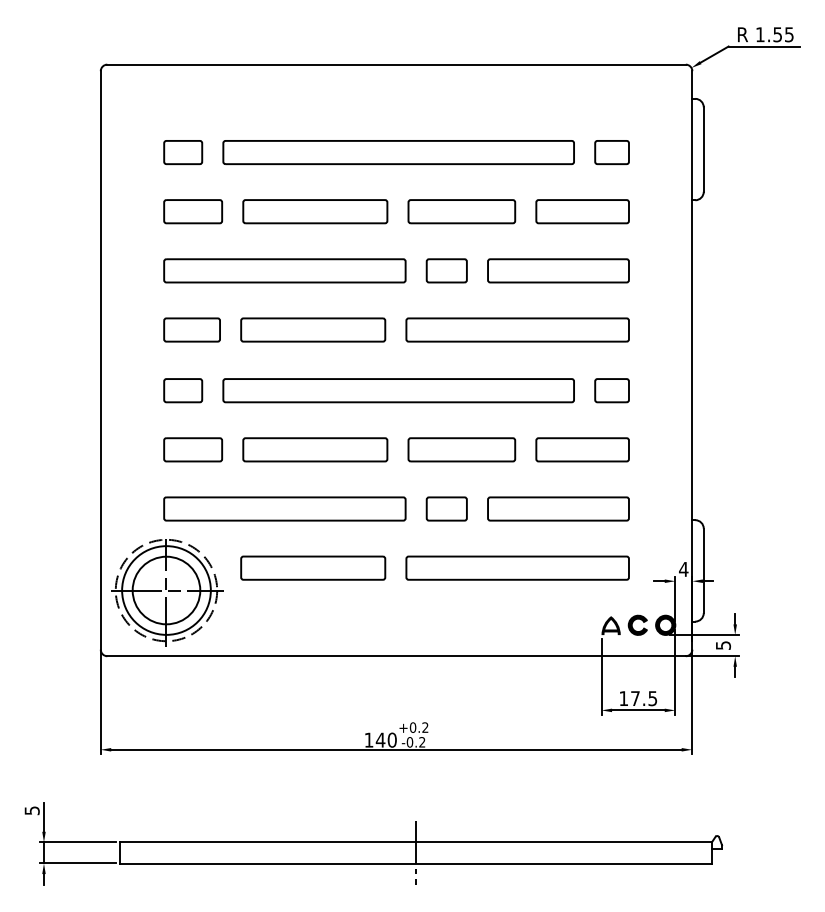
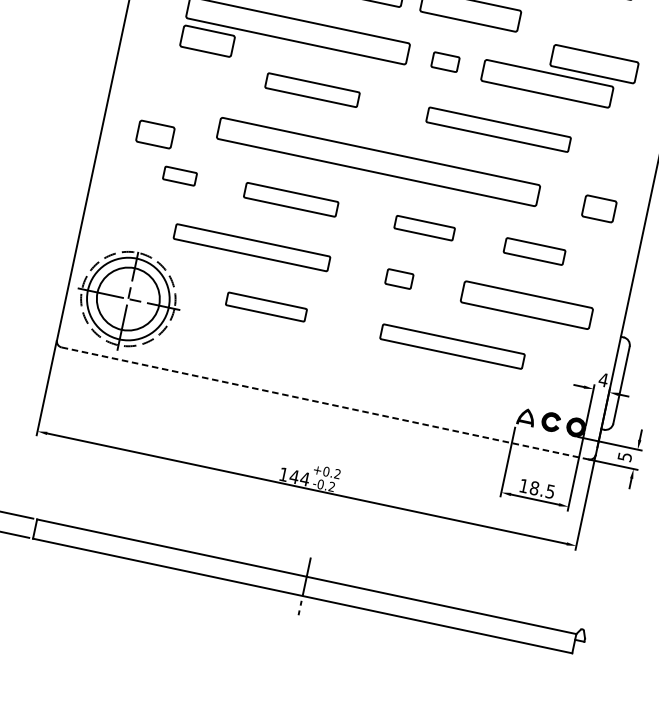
part: (582, 211) -> (594, 63), moved
part: (446, 270) -> (445, 61), size x0.7
part: (191, 329) -> (207, 40), moved
part: (313, 329) -> (312, 89), size x0.7
part: (517, 329) -> (498, 129), size x0.7
part: (183, 390) -> (155, 134), moved
part: (611, 390) -> (598, 208), moved
part: (193, 449) -> (180, 175), size x0.6
part: (315, 449) -> (291, 199), size x0.7
part: (461, 449) -> (424, 227), size x0.6
part: (582, 449) -> (534, 251), size x0.7
part: (284, 508) -> (251, 247), size x0.7
part: (446, 508) -> (399, 278), size x0.7
part: (558, 508) -> (526, 304), moved
part: (313, 567) -> (266, 306), size x0.6
part: (517, 567) -> (452, 346), size x0.7
line: (397, 656) -> (325, 403), solid -> dashed
text: (635, 698) -> (534, 488), 17.5 -> 18.5
text: (392, 739) -> (305, 478), 140 -> 144

